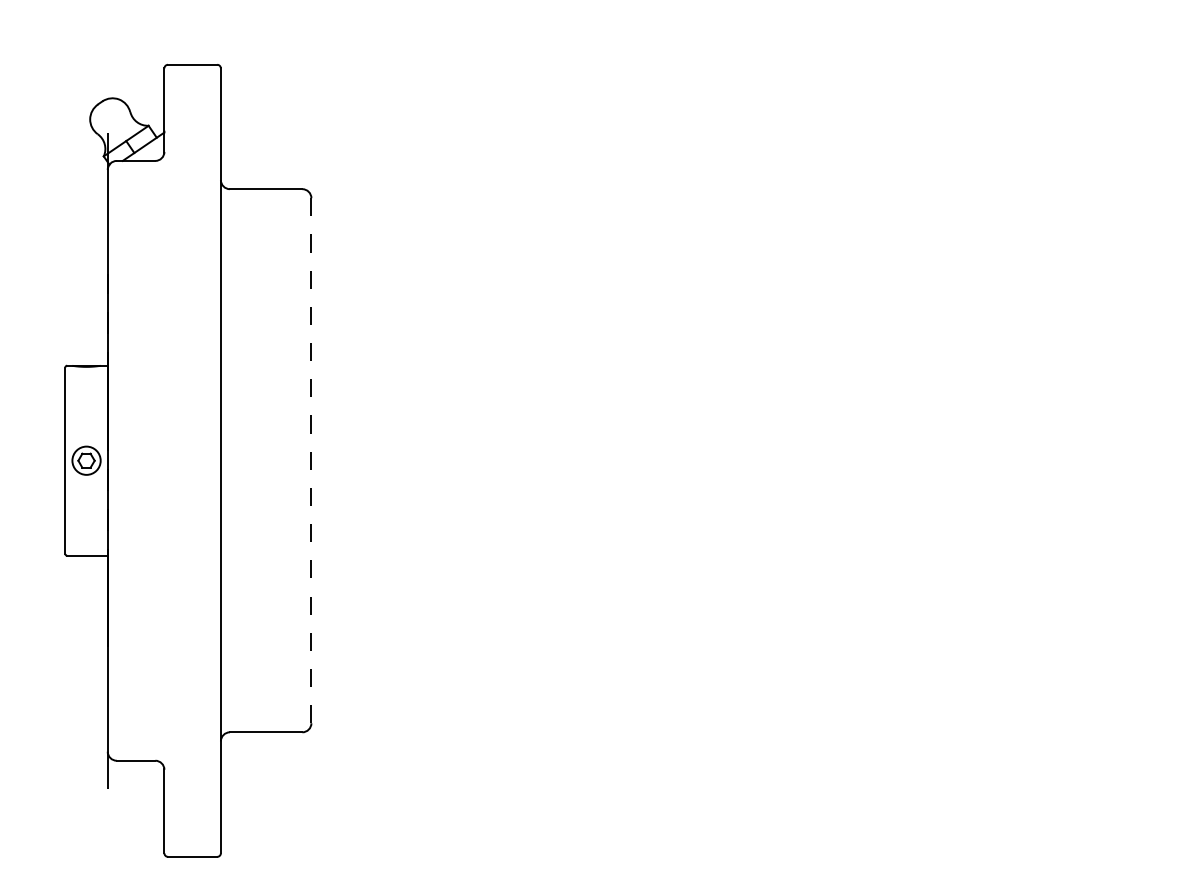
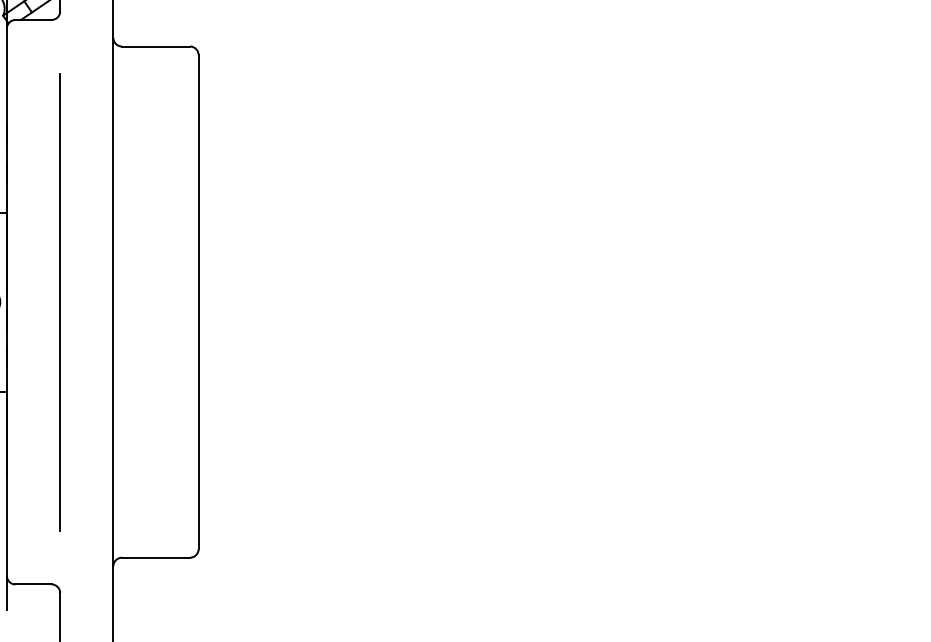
line: (164, 460) -> (60, 301), added
line: (311, 460) -> (198, 301), dashed -> solid

